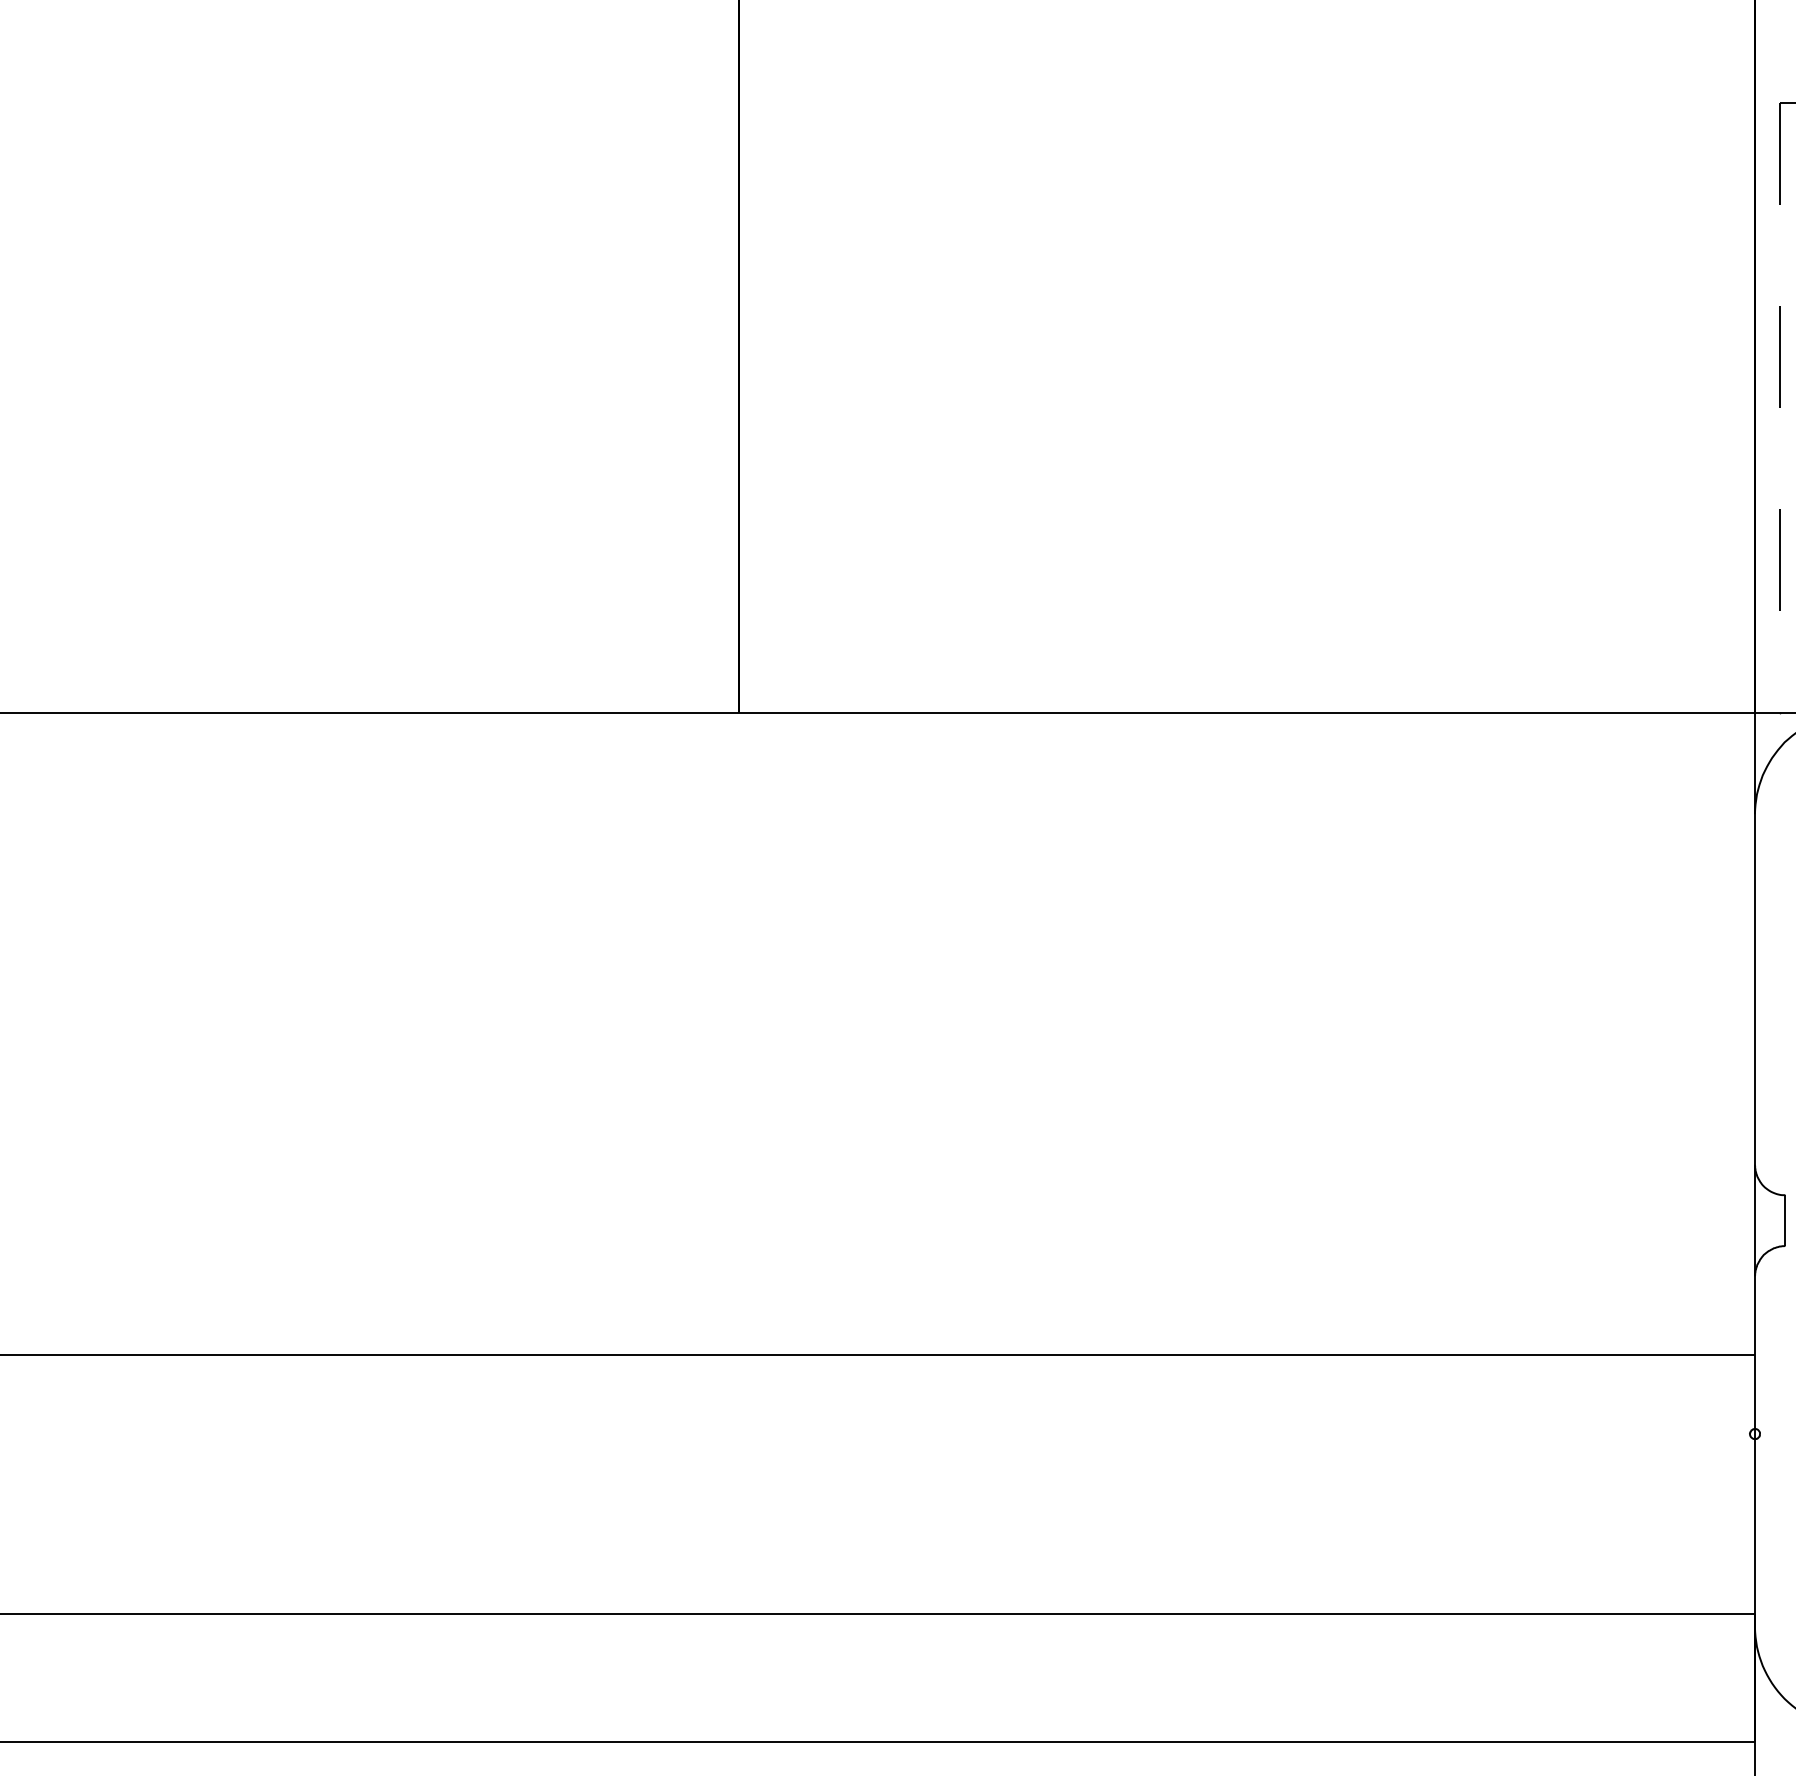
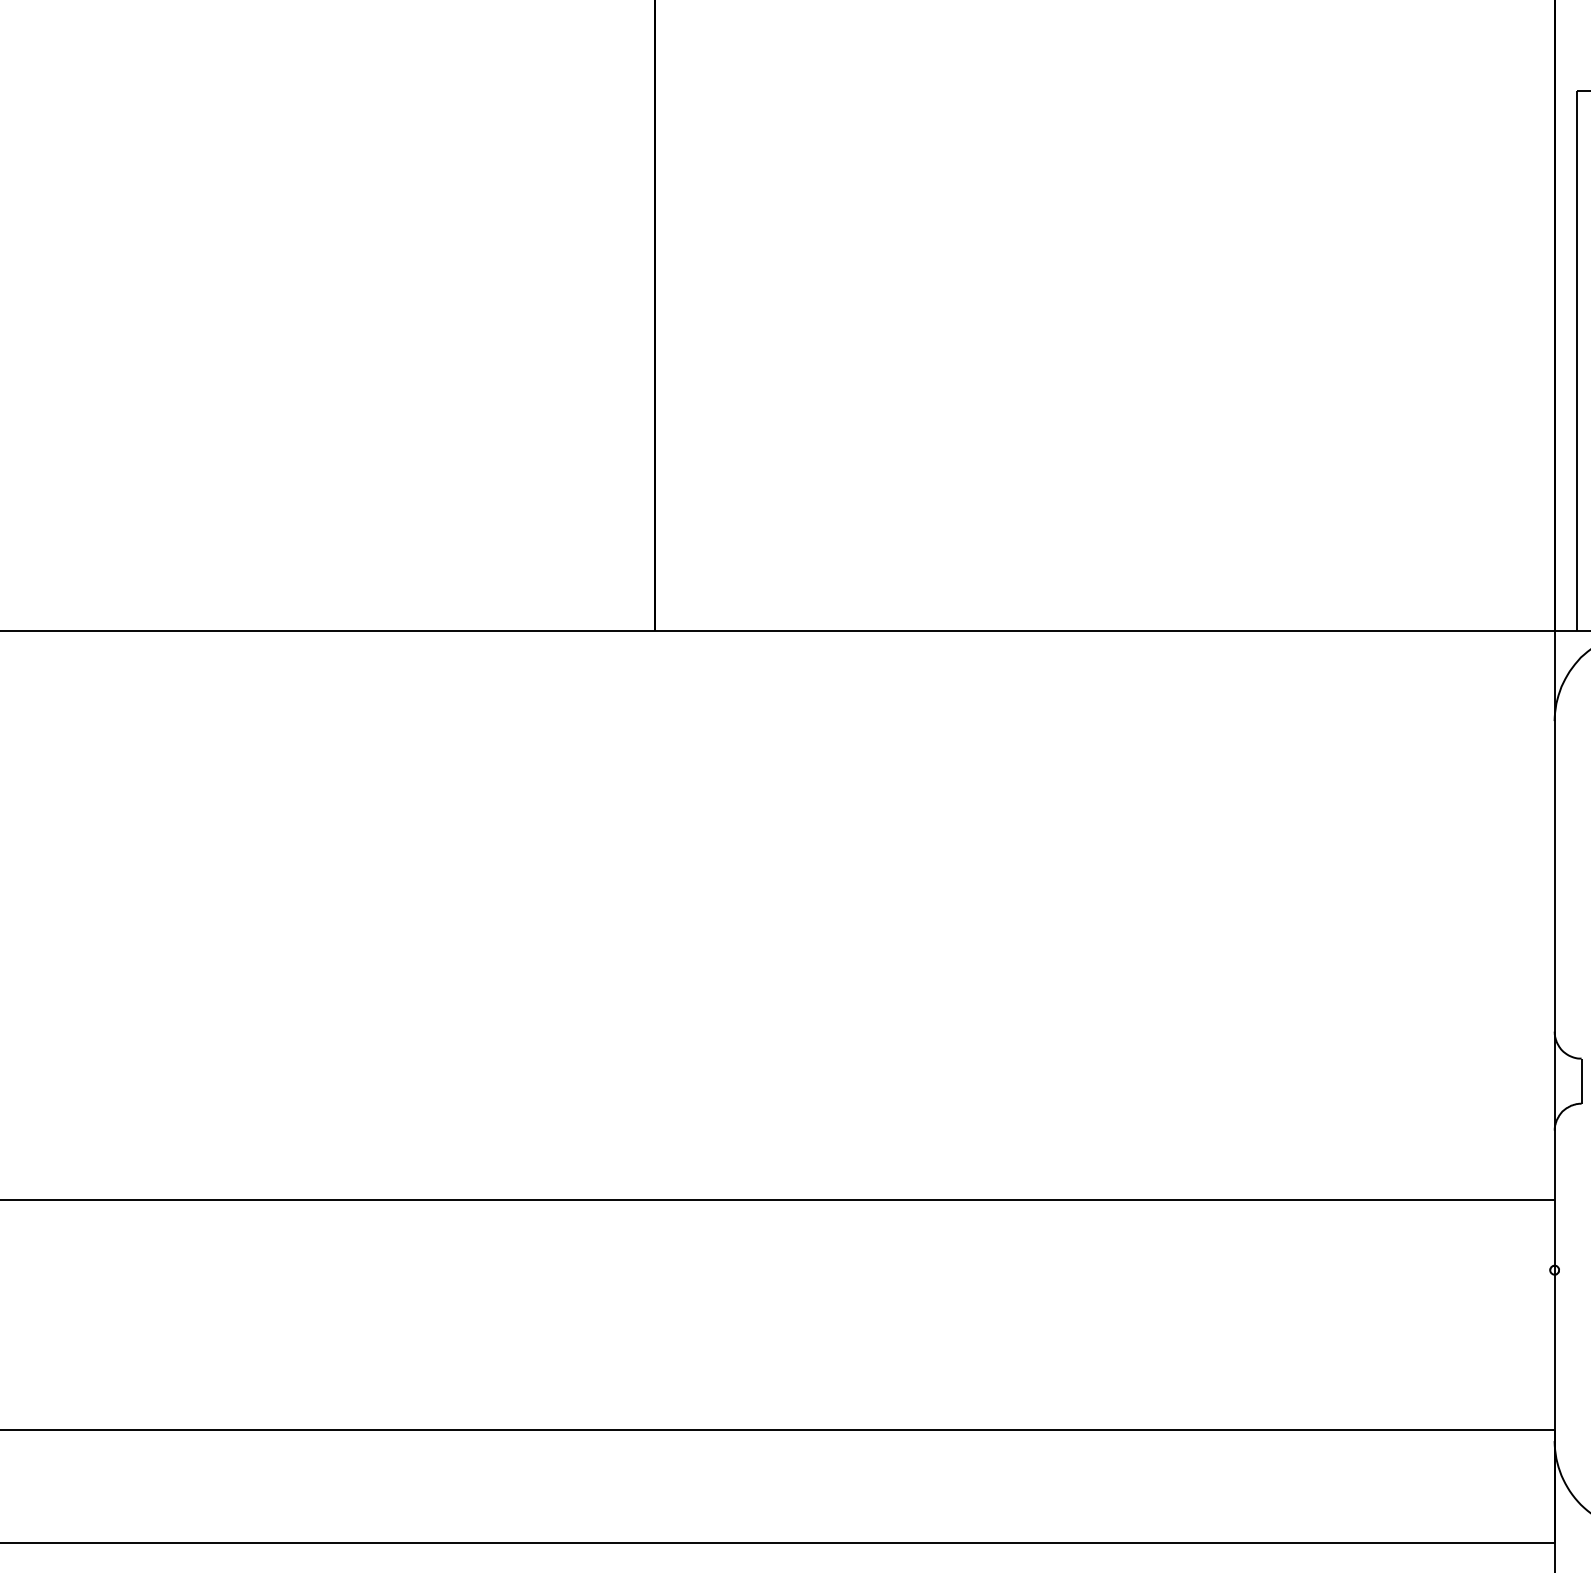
line: (1780, 408) -> (1577, 361), dashed -> solid

